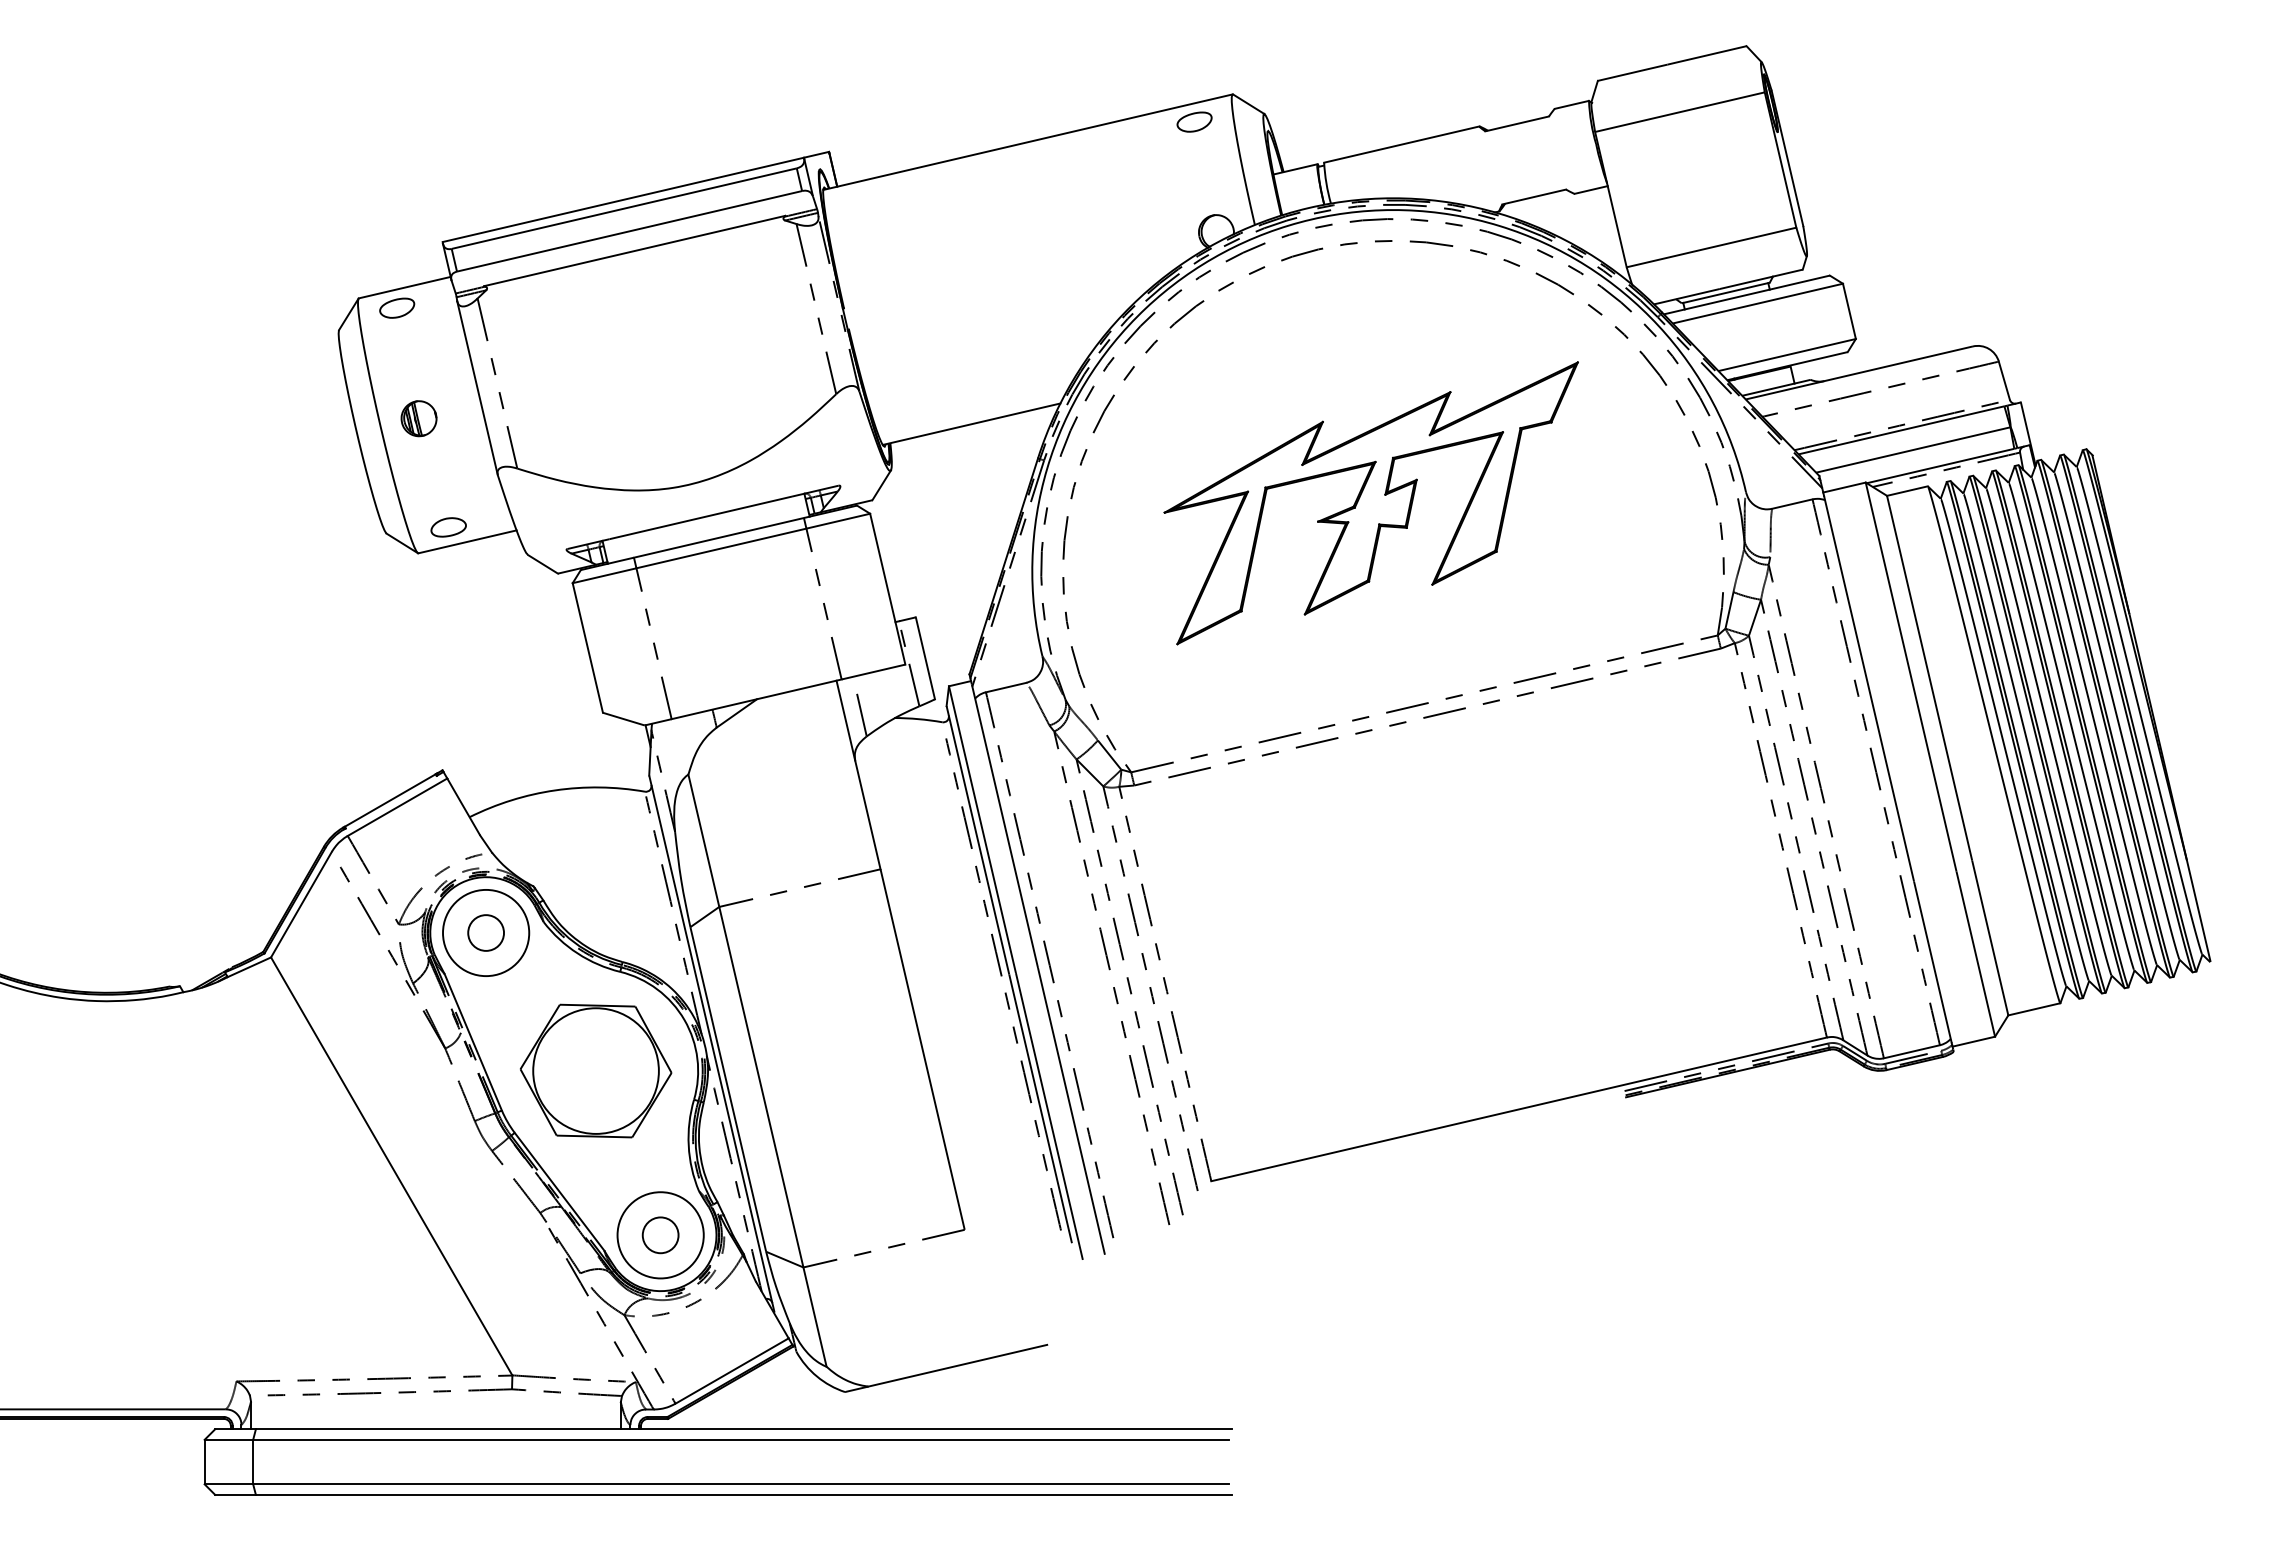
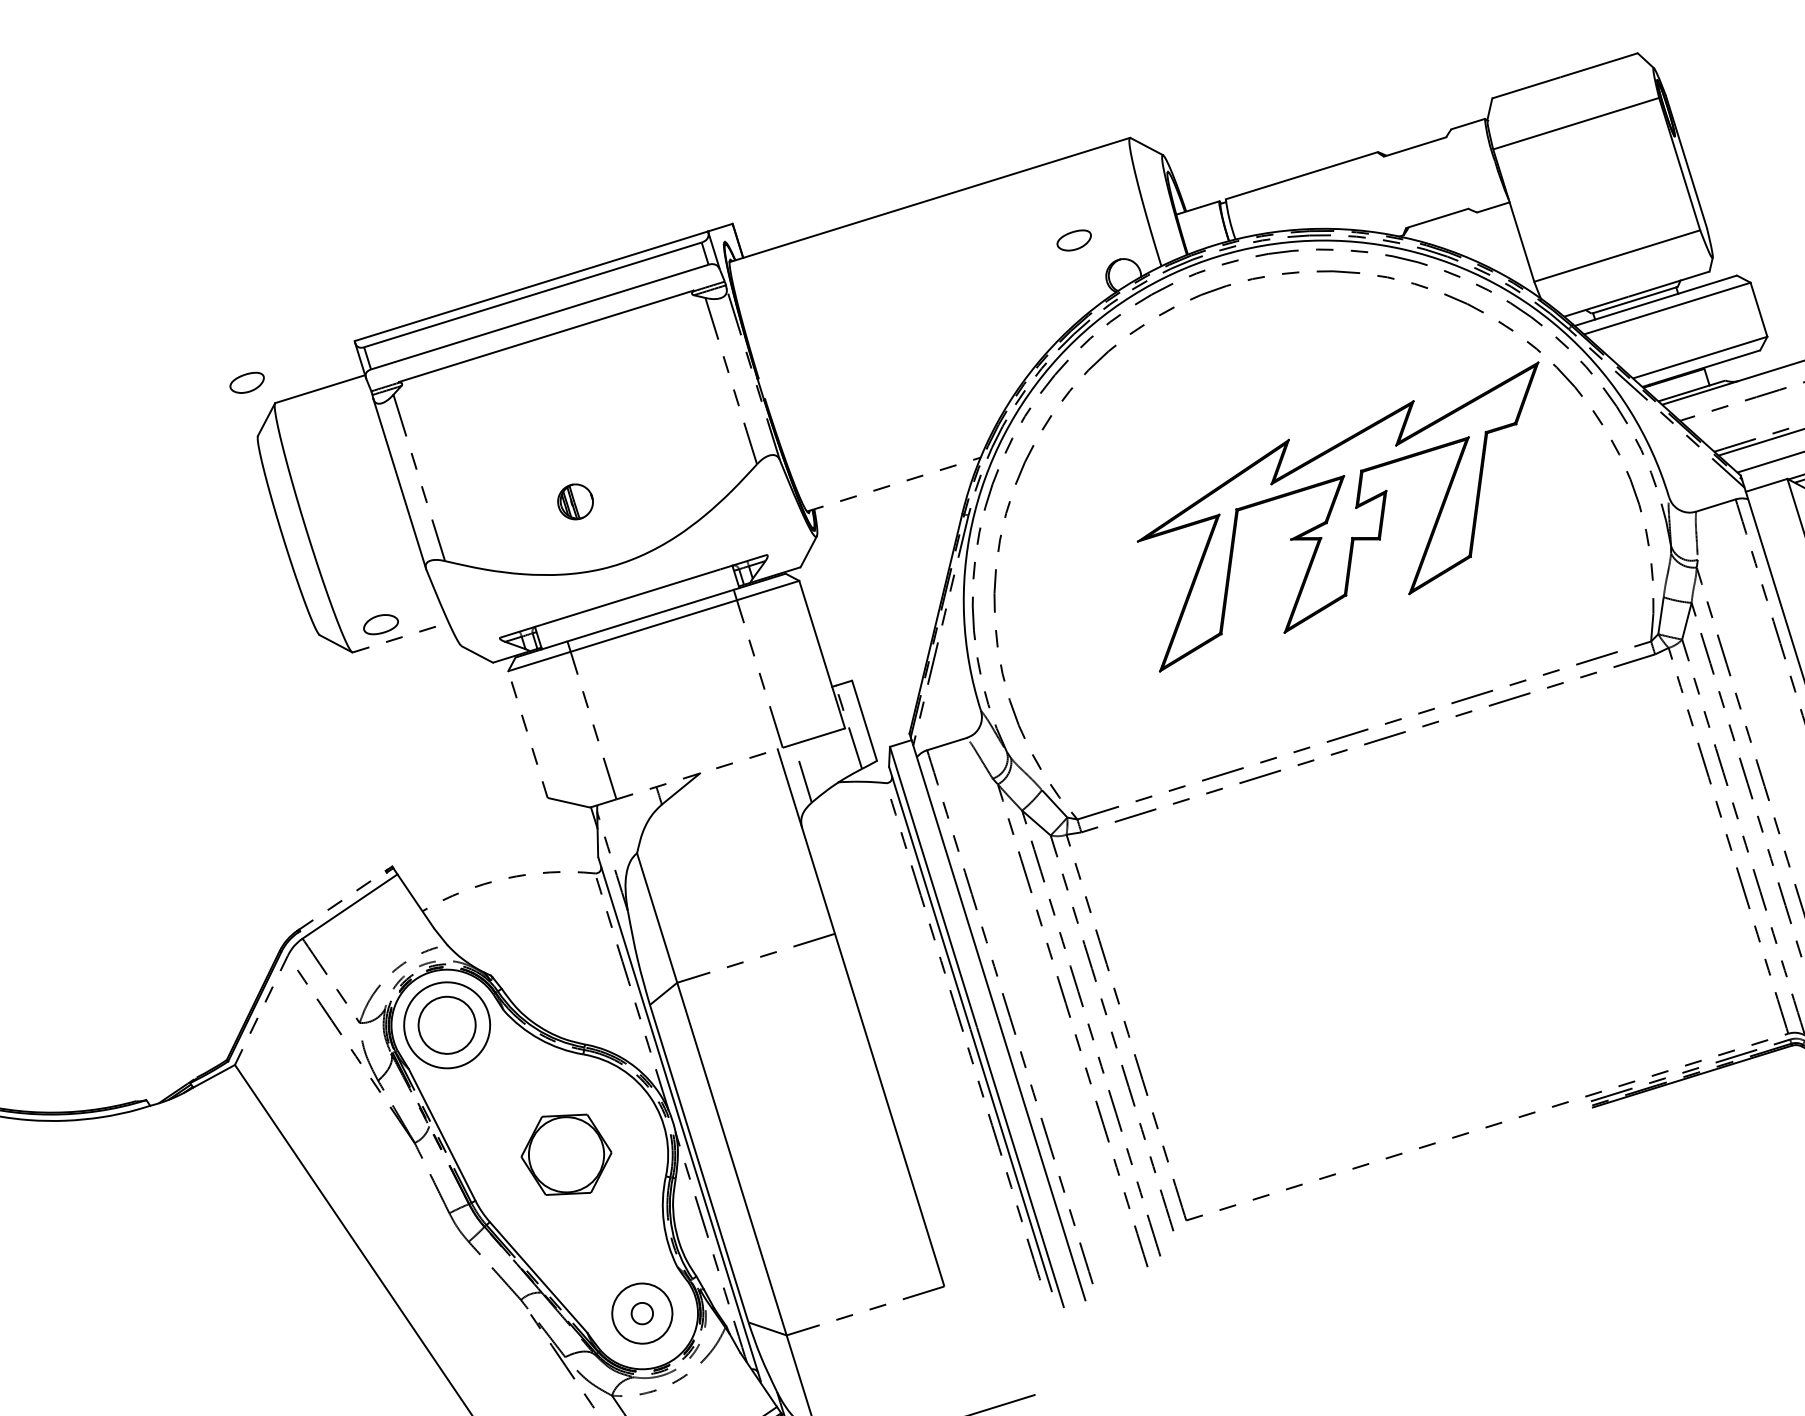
part: (1194, 121) -> (1074, 239), moved
part: (397, 307) -> (247, 382), moved
part: (418, 418) -> (574, 501), moved
line: (972, 424) -> (894, 484), solid -> dashed
part: (1370, 503) -> (1342, 517), moved
line: (468, 541) -> (401, 637), solid -> dashed
line: (587, 647) -> (527, 734), solid -> dashed
line: (757, 699) -> (700, 773), solid -> dashed
arc: (555, 790) -> (506, 878), solid -> dashed
line: (390, 800) -> (342, 900), solid -> dashed
line: (301, 904) -> (261, 1010), solid -> dashed
circle: (486, 932) -> (447, 1024), size x1.6
part: (596, 1070) -> (566, 1154), size x0.6
line: (1519, 1109) -> (1487, 1127), solid -> dashed
circle: (660, 1235) -> (642, 1313), size x0.6
circle: (660, 1235) -> (642, 1313), size x0.7

